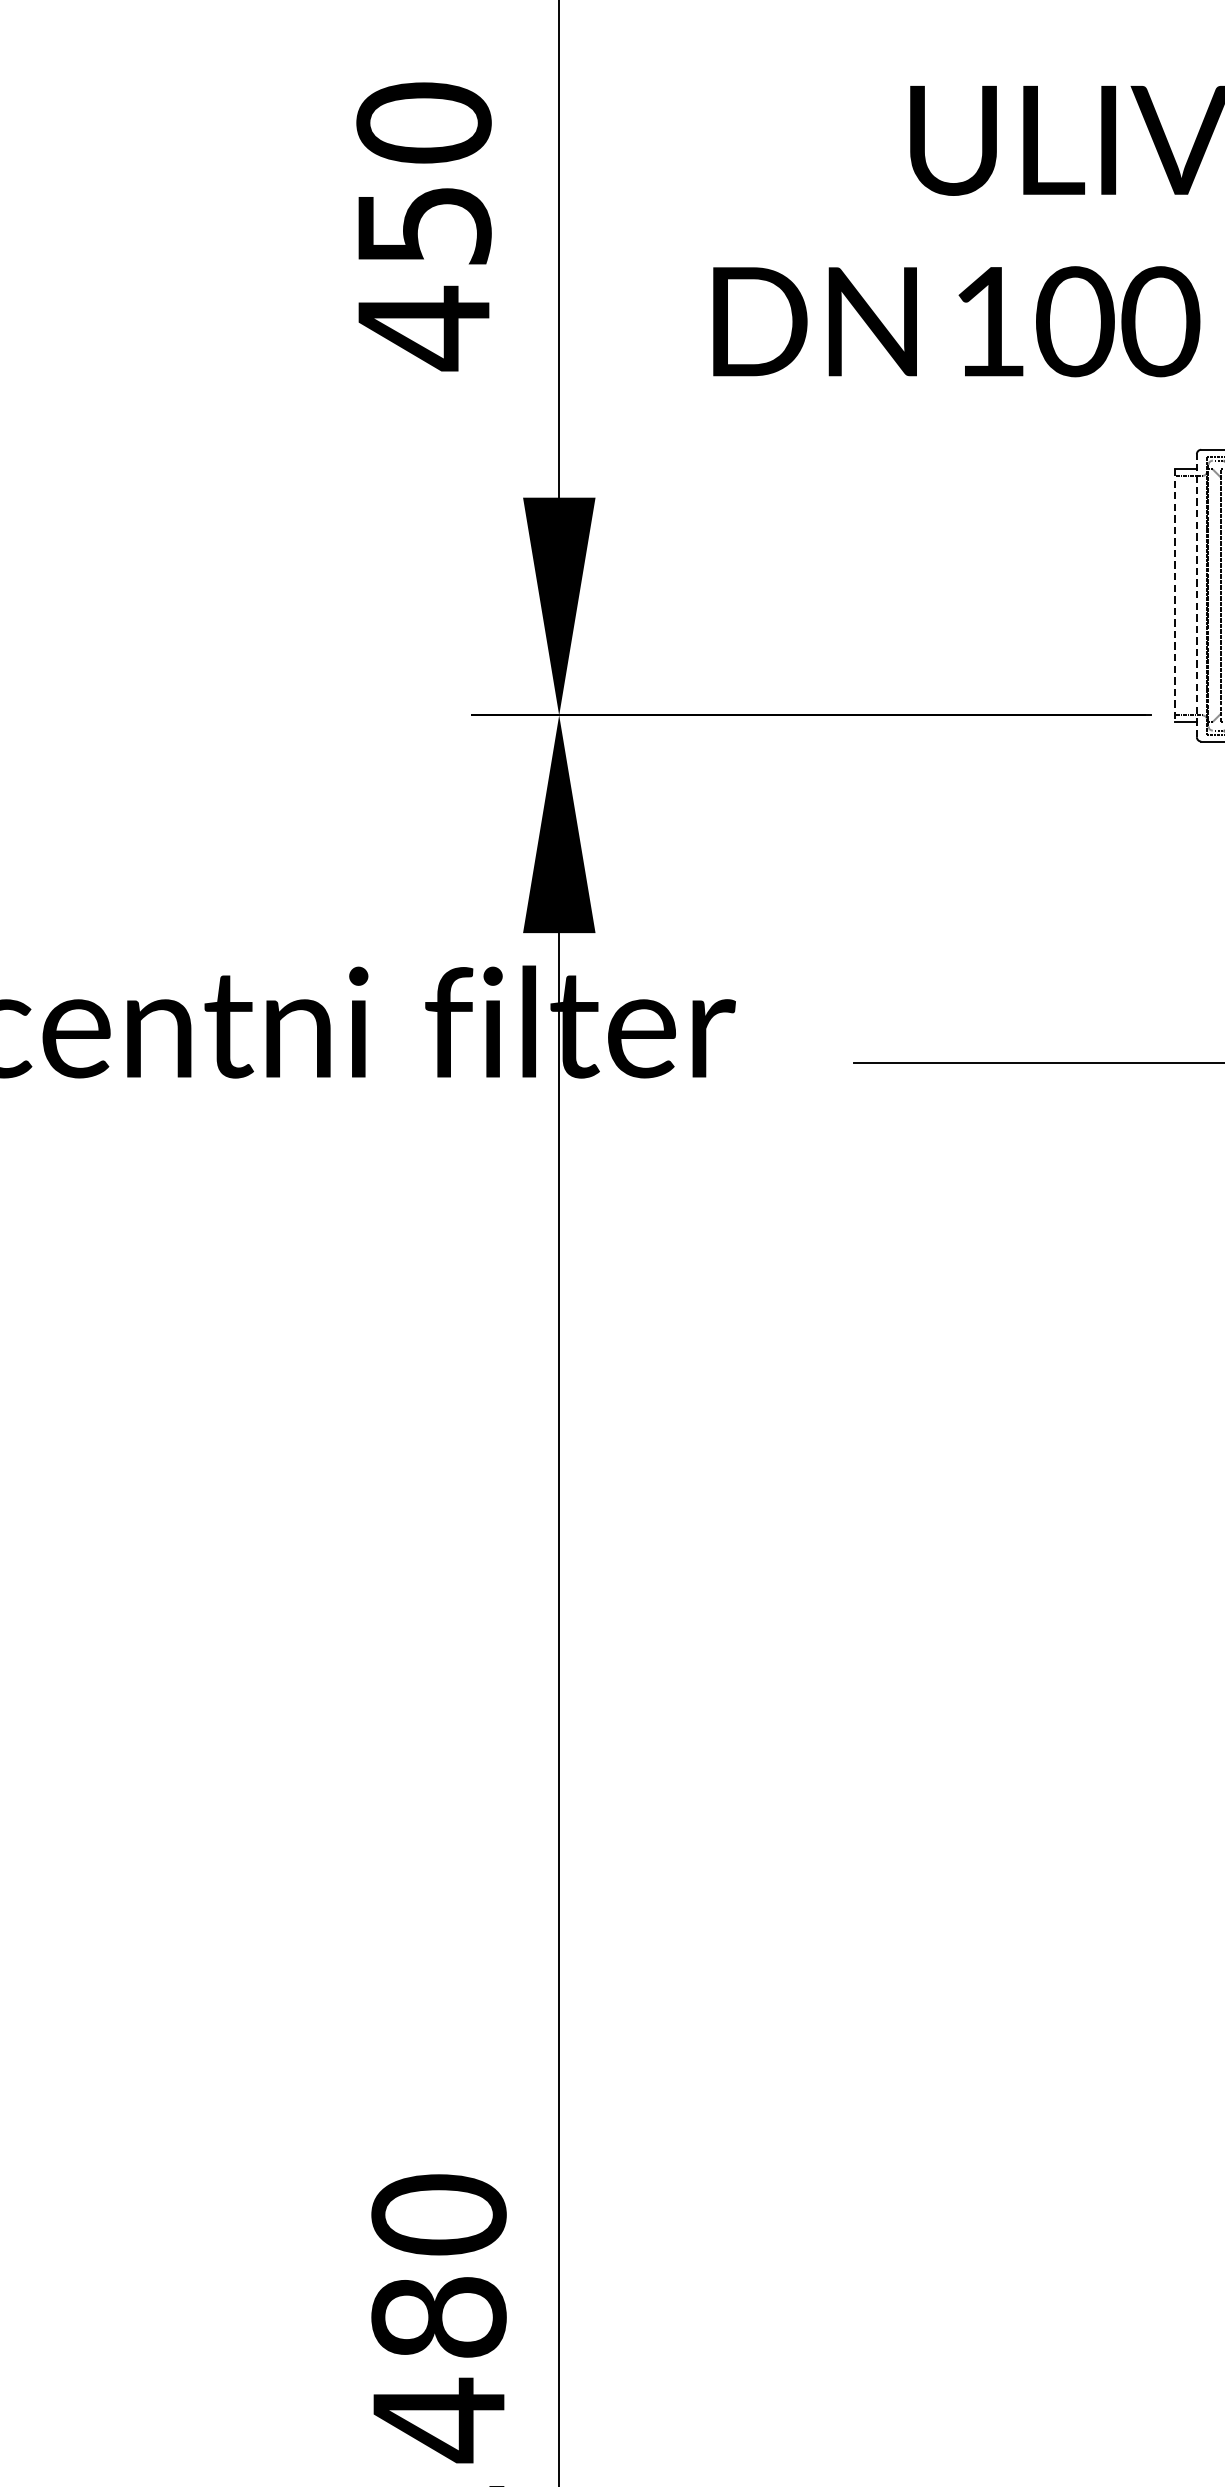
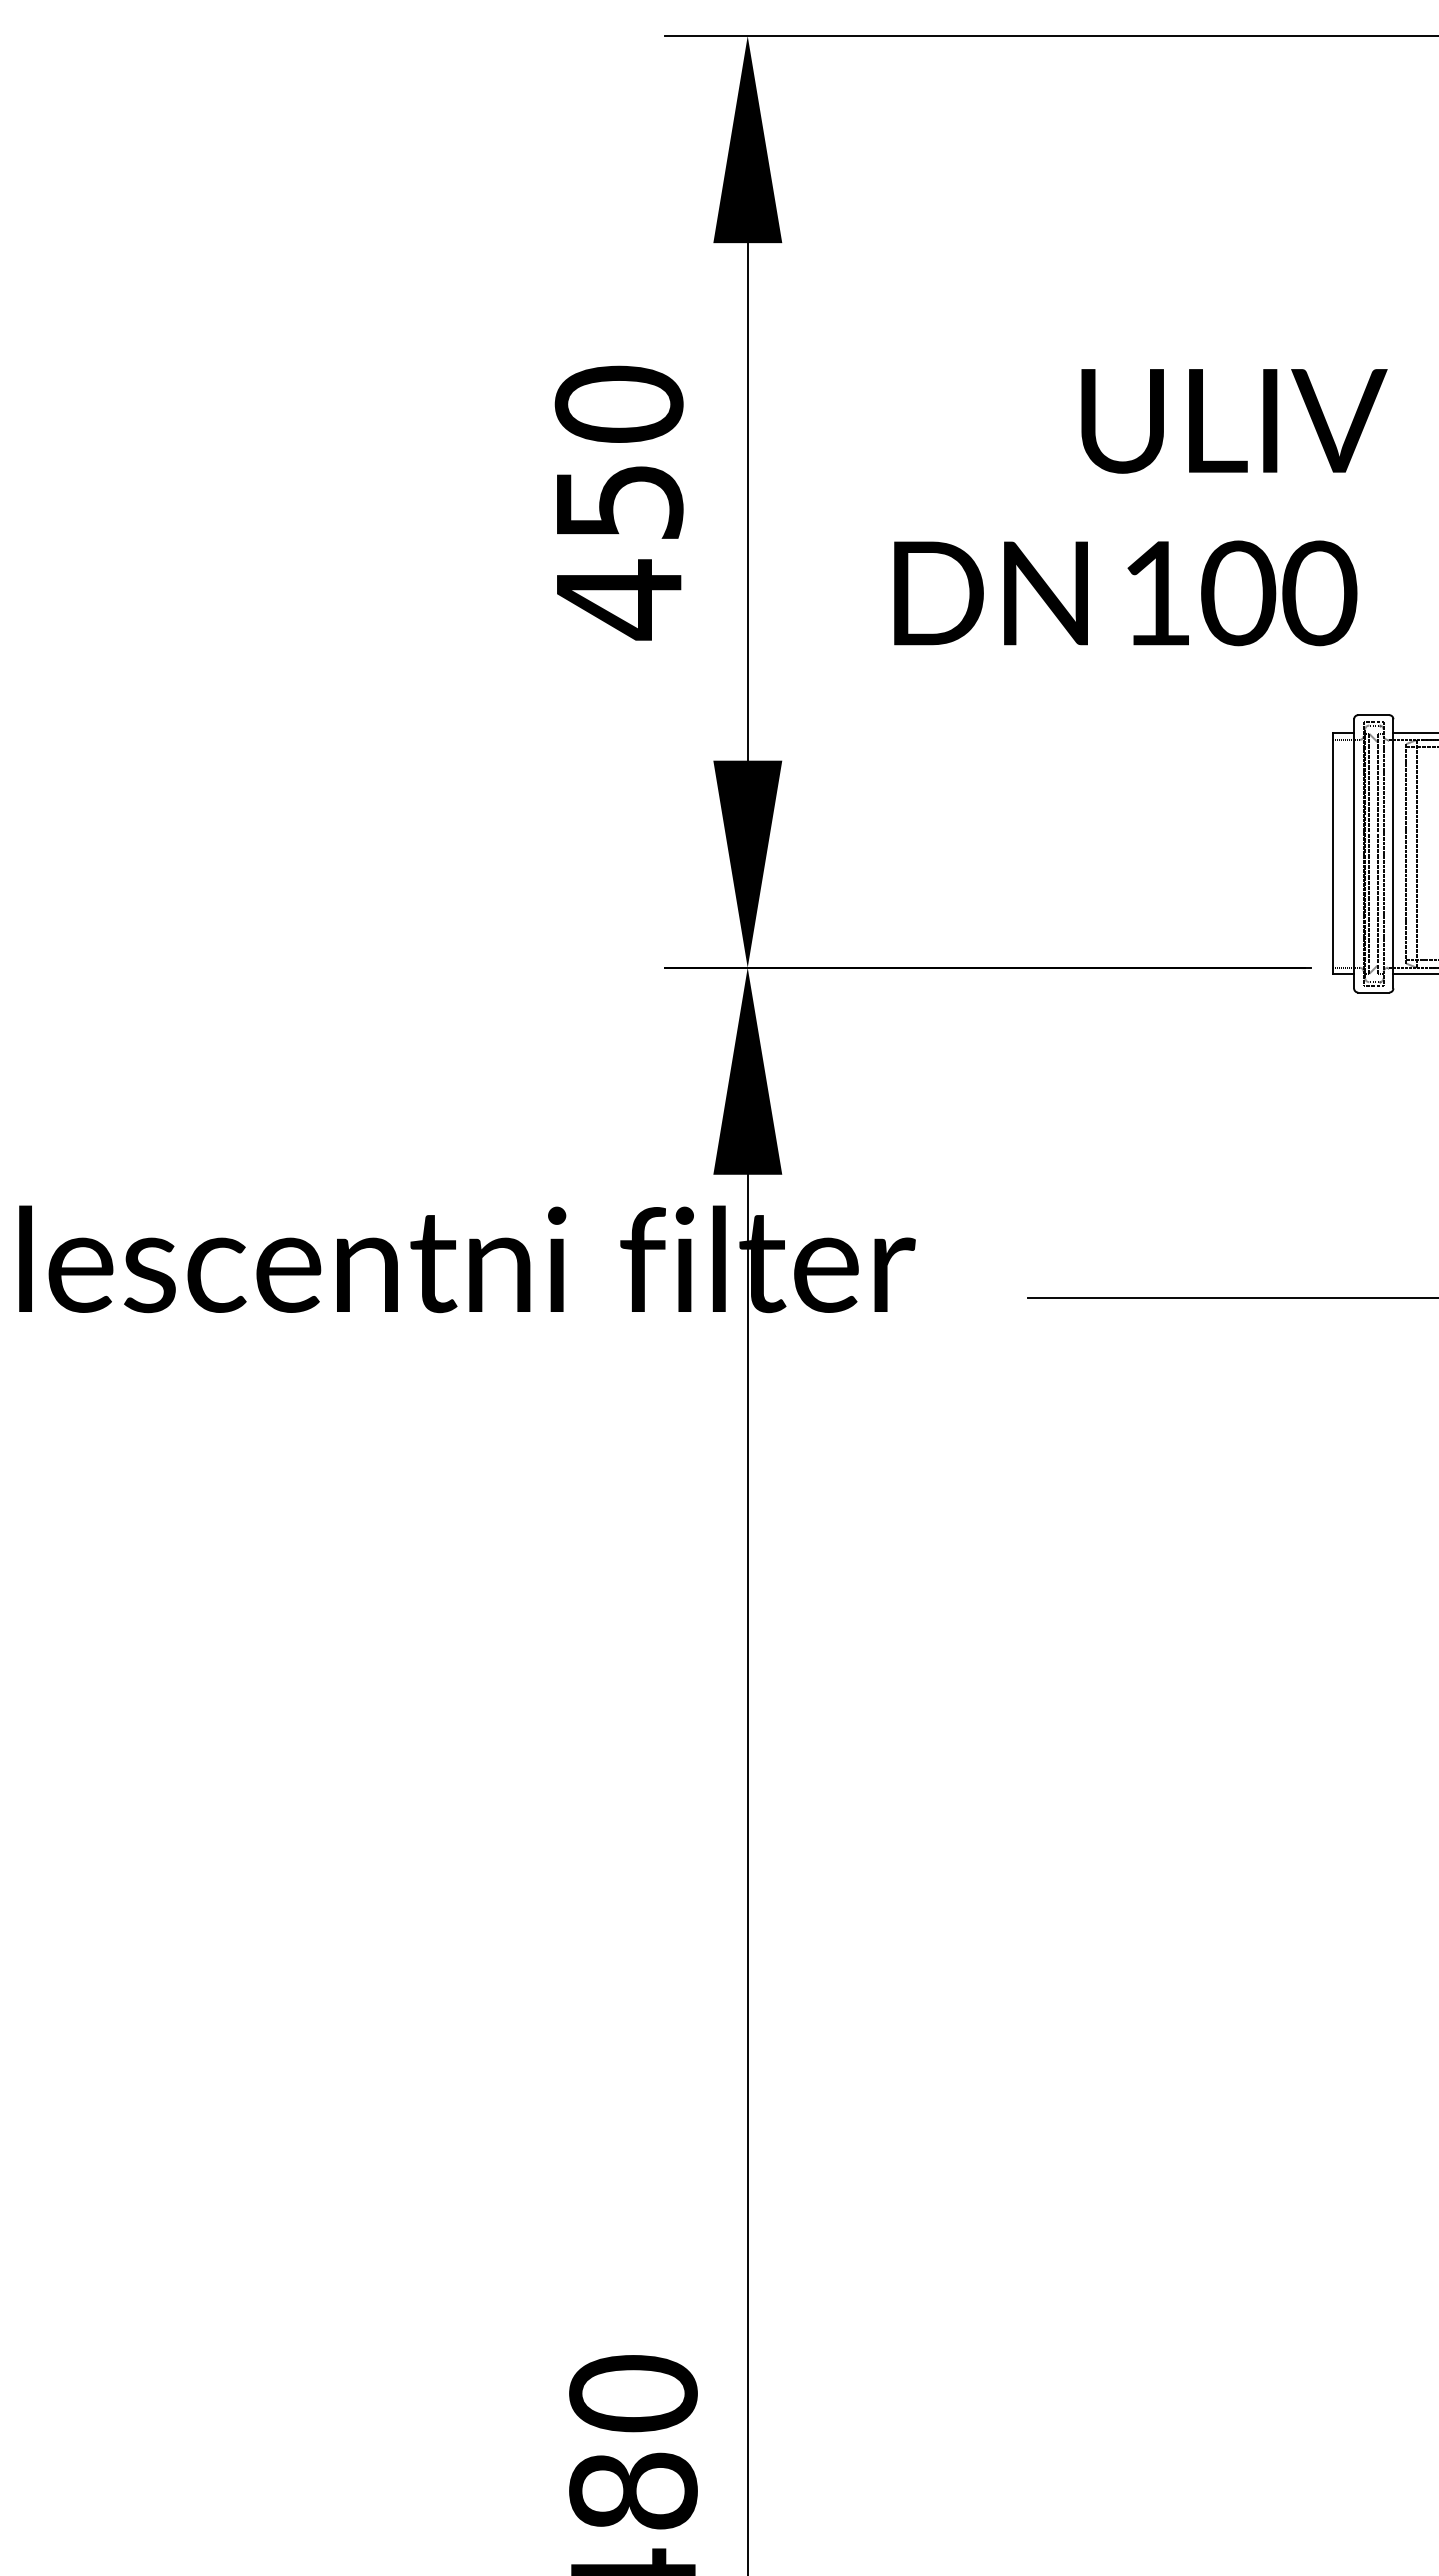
line: (1197, 595) -> (1354, 853), dashed -> solid
line: (1213, 595) -> (1369, 853), added
line: (1175, 596) -> (1333, 854), dashed -> solid

